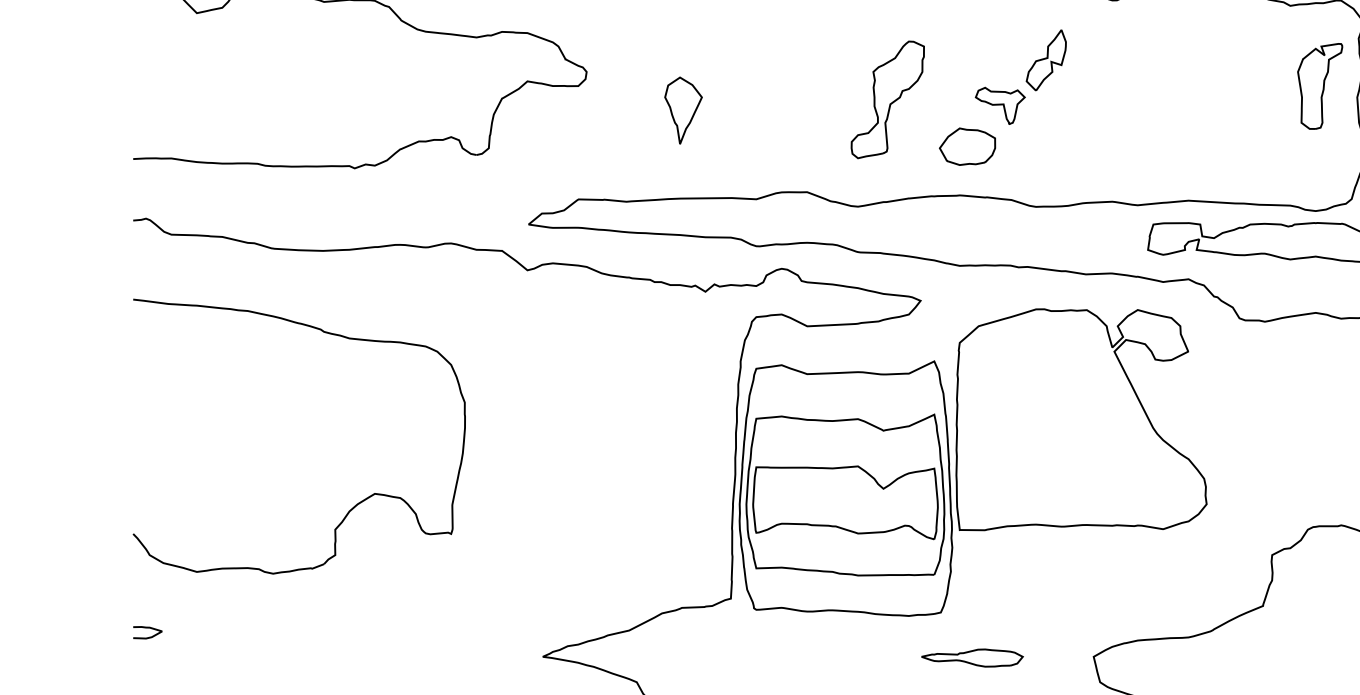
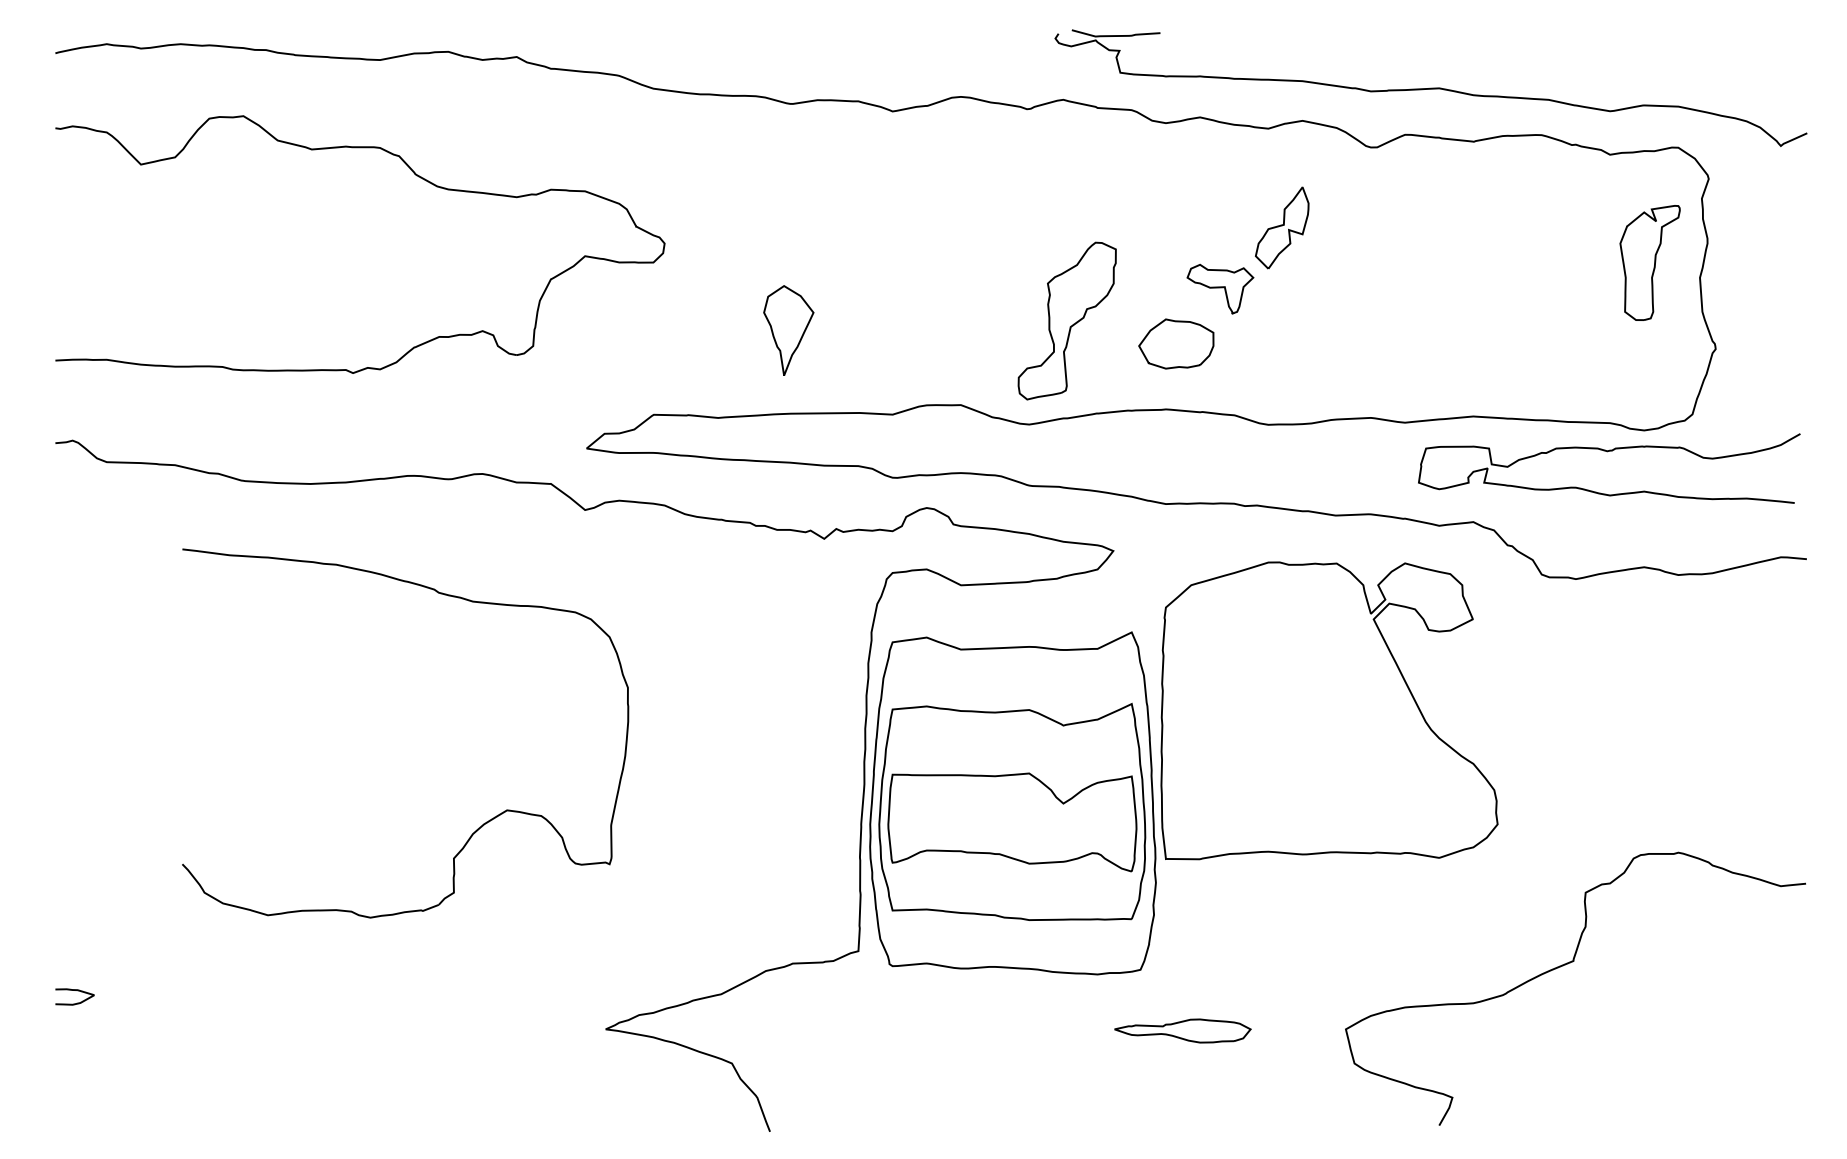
part: (887, 99) -> (1066, 320), moved
part: (683, 110) -> (788, 330), moved
part: (353, 506) -> (478, 827), moved

